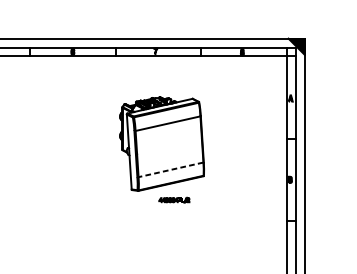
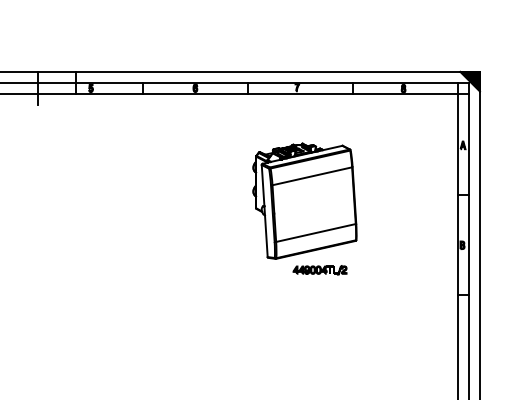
line: (170, 170) -> (315, 233), dashed -> solid
part: (173, 200) -> (319, 270), size x1.43

